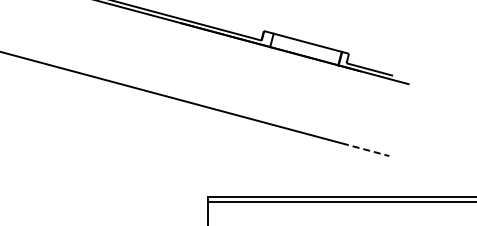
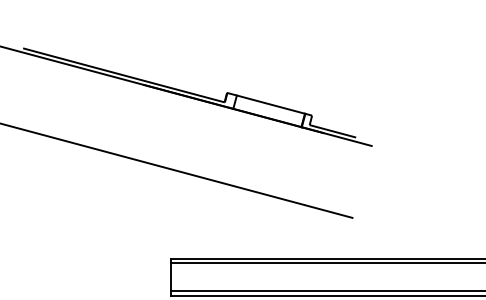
line: (366, 149) -> (329, 211), dashed -> solid

